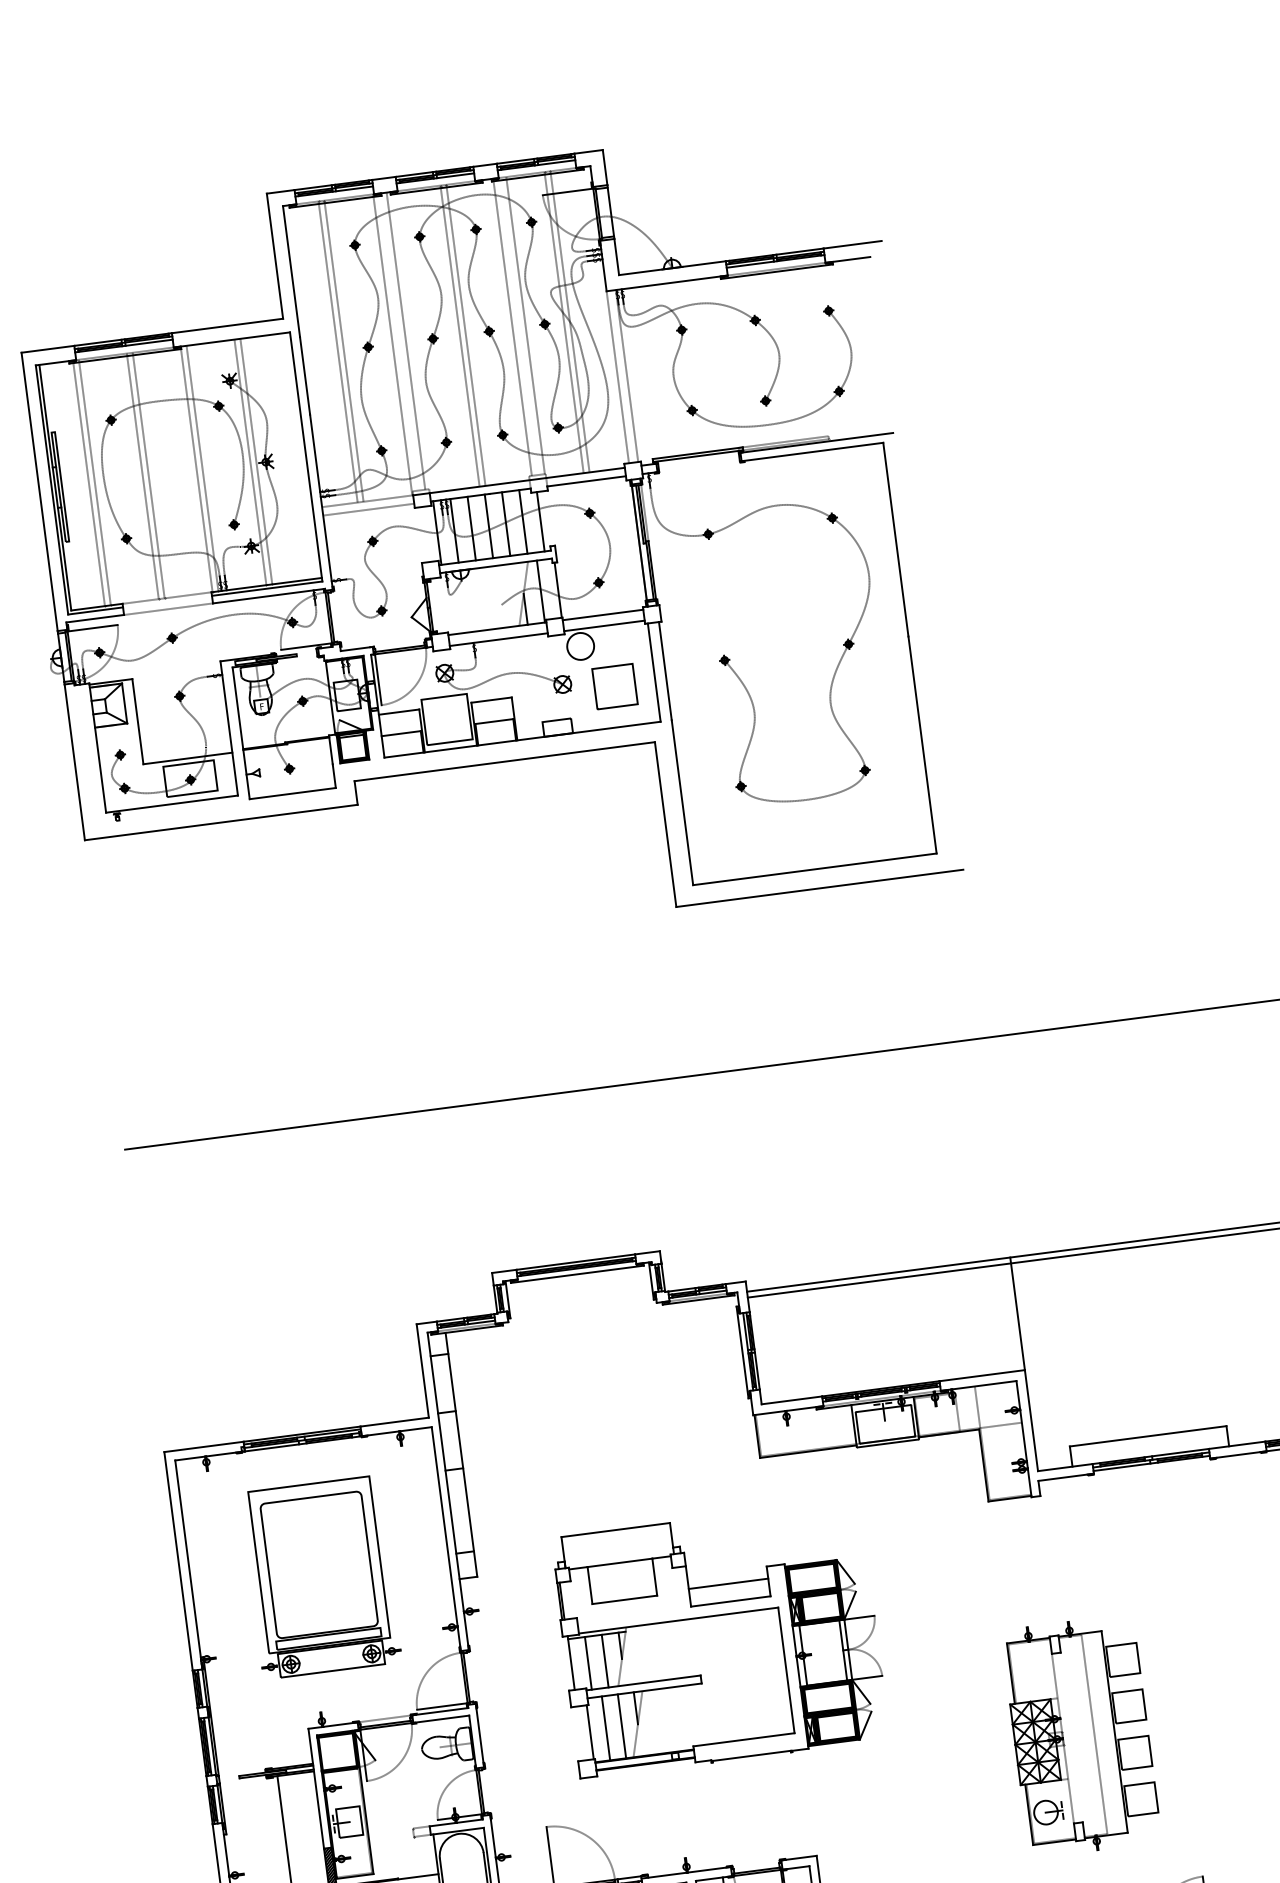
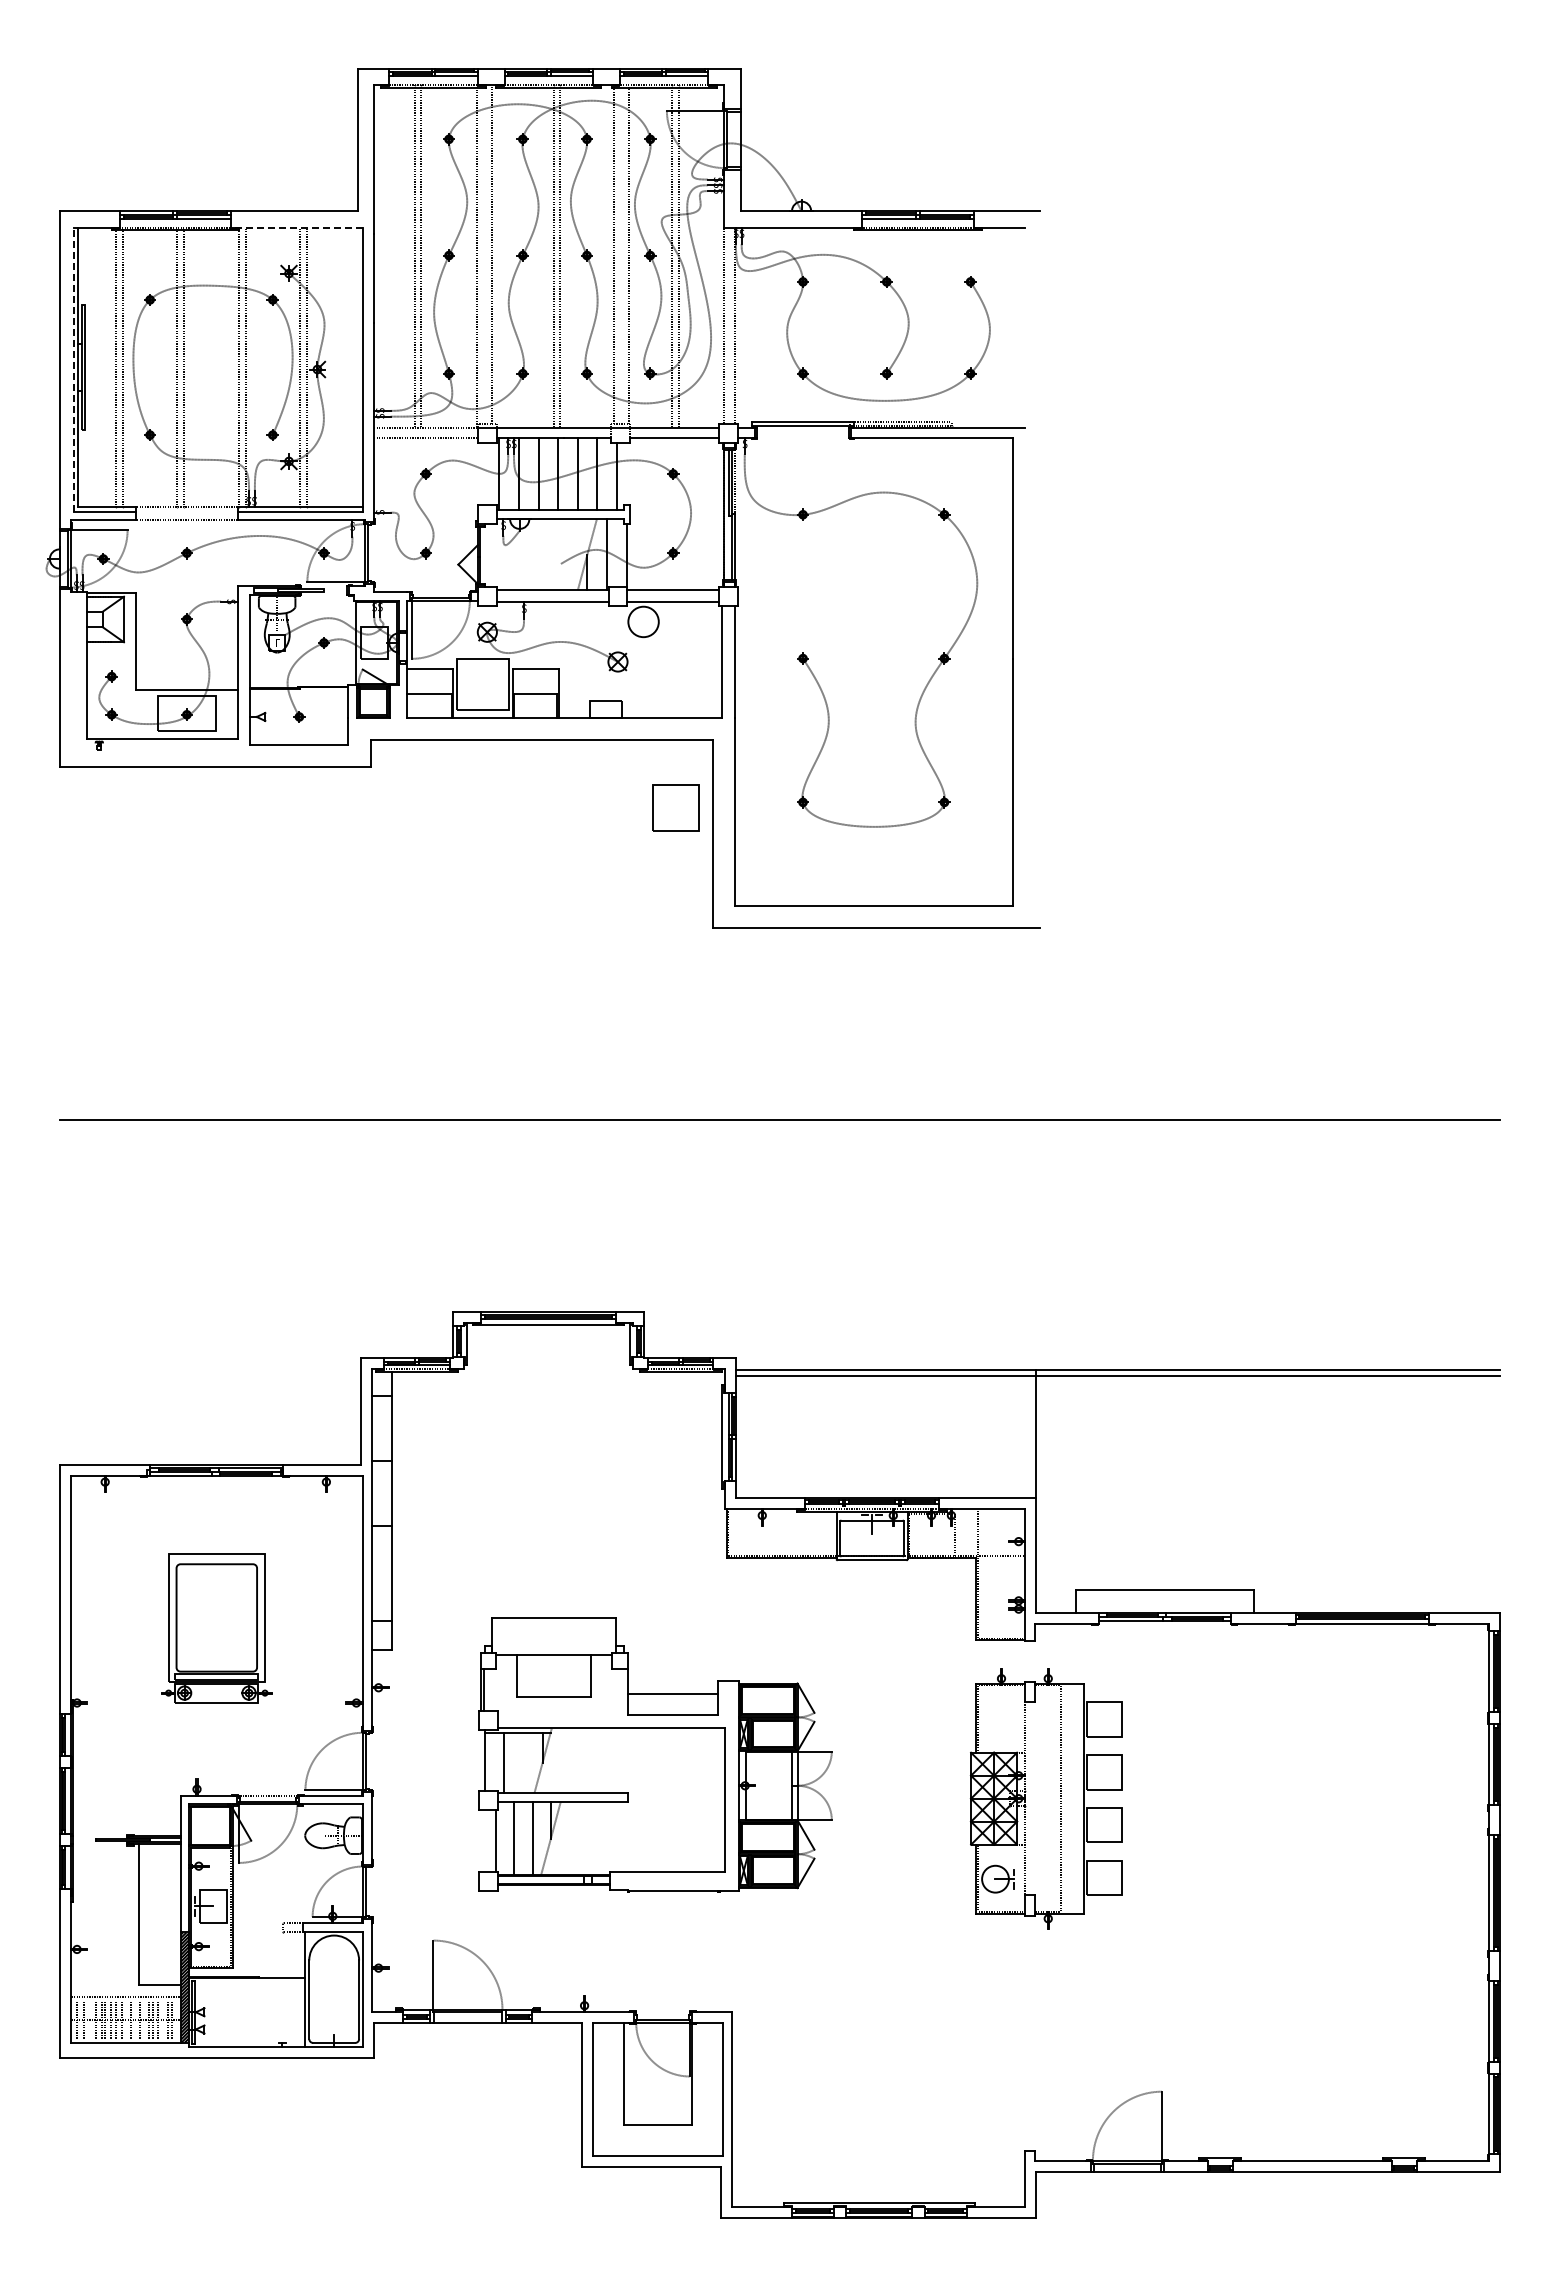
line: (231, 340) -> (296, 227), solid -> dashed
line: (51, 489) -> (73, 369), solid -> dashed
part: (614, 686) -> (675, 807), moved
part: (320, 1577) -> (216, 1627), size x0.7
line: (605, 1661) -> (523, 1763), removed
part: (1080, 1736) -> (1045, 1798), moved

